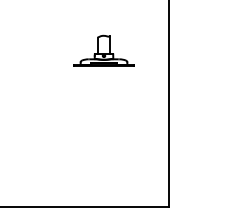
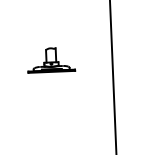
part: (103, 50) -> (50, 59), moved

